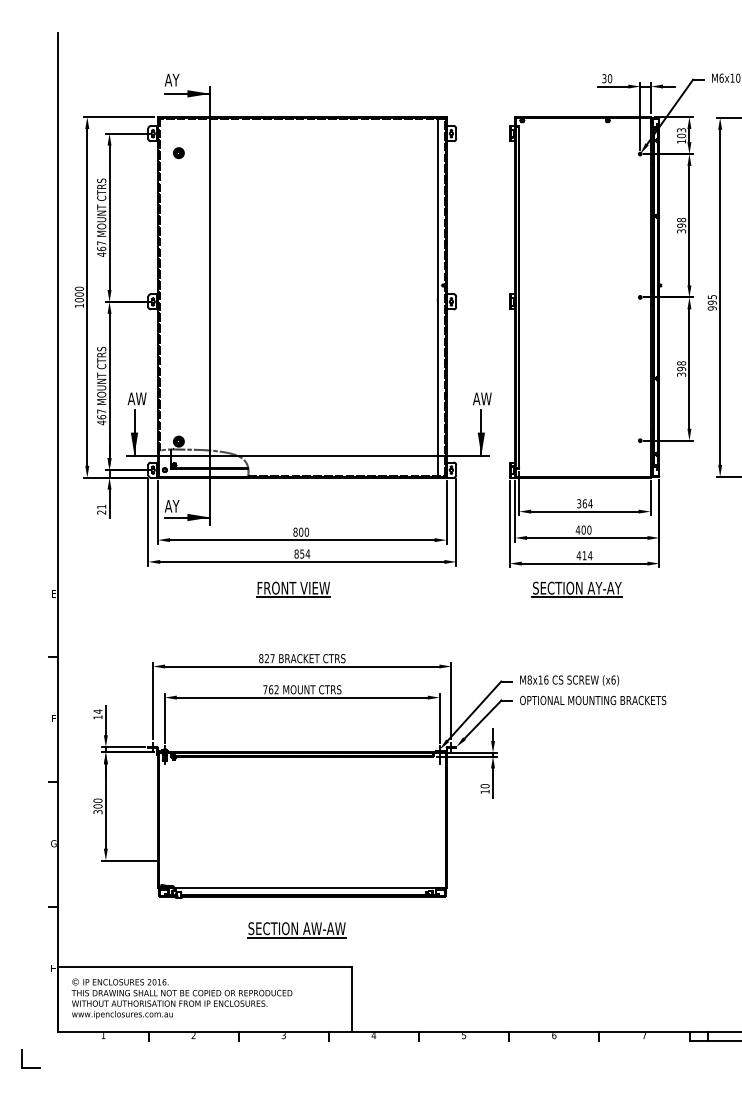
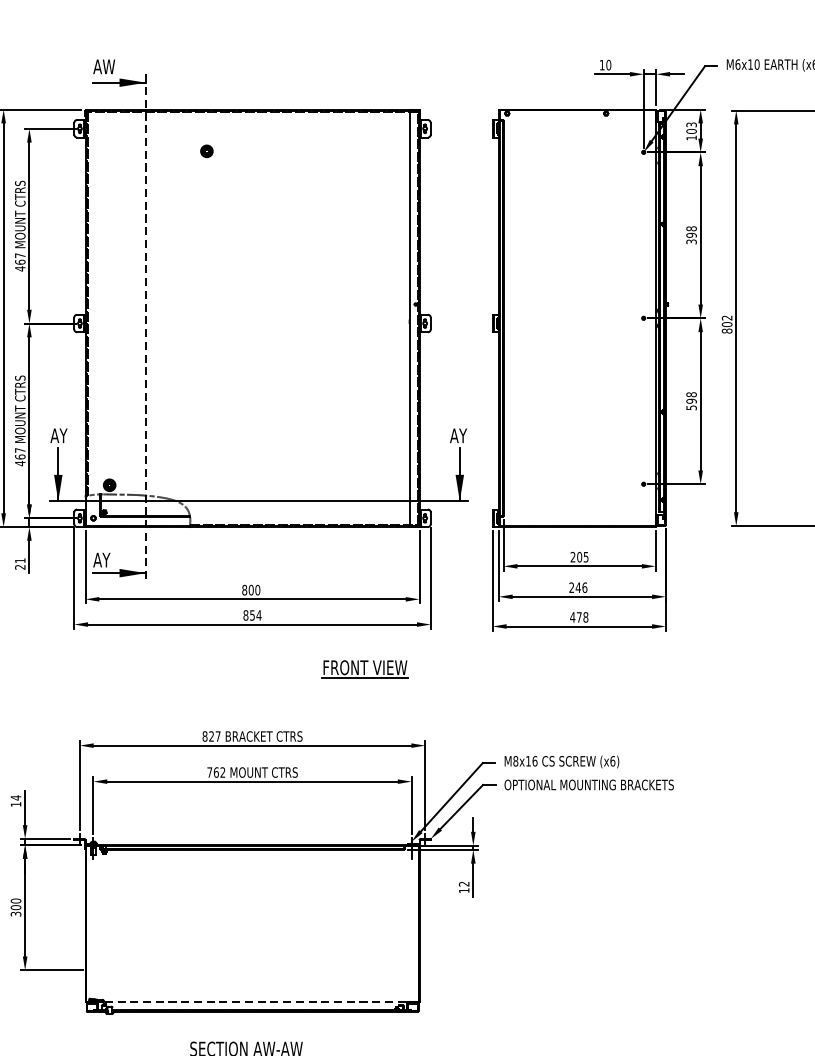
text: (604, 78) -> (602, 64), 30 -> 10
text: (177, 79) -> (108, 66), AY -> AW
part: (178, 153) -> (206, 151), moved
text: (711, 302) -> (726, 324), 995 -> 802
line: (210, 306) -> (146, 328), solid -> dashed
text: (681, 374) -> (691, 407), 398 -> 598
text: (140, 398) -> (65, 435), AW -> AY
text: (485, 398) -> (464, 435), AW -> AY
text: (584, 503) -> (579, 556), 364 -> 205
text: (583, 529) -> (578, 587), 400 -> 246
text: (587, 555) -> (582, 617), 414 -> 478
part: (293, 589) -> (365, 669), moved
part: (576, 589) -> (569, 656), removed
text: (484, 786) -> (463, 884), 10 -> 12
line: (305, 887) -> (256, 1001), solid -> dashed

